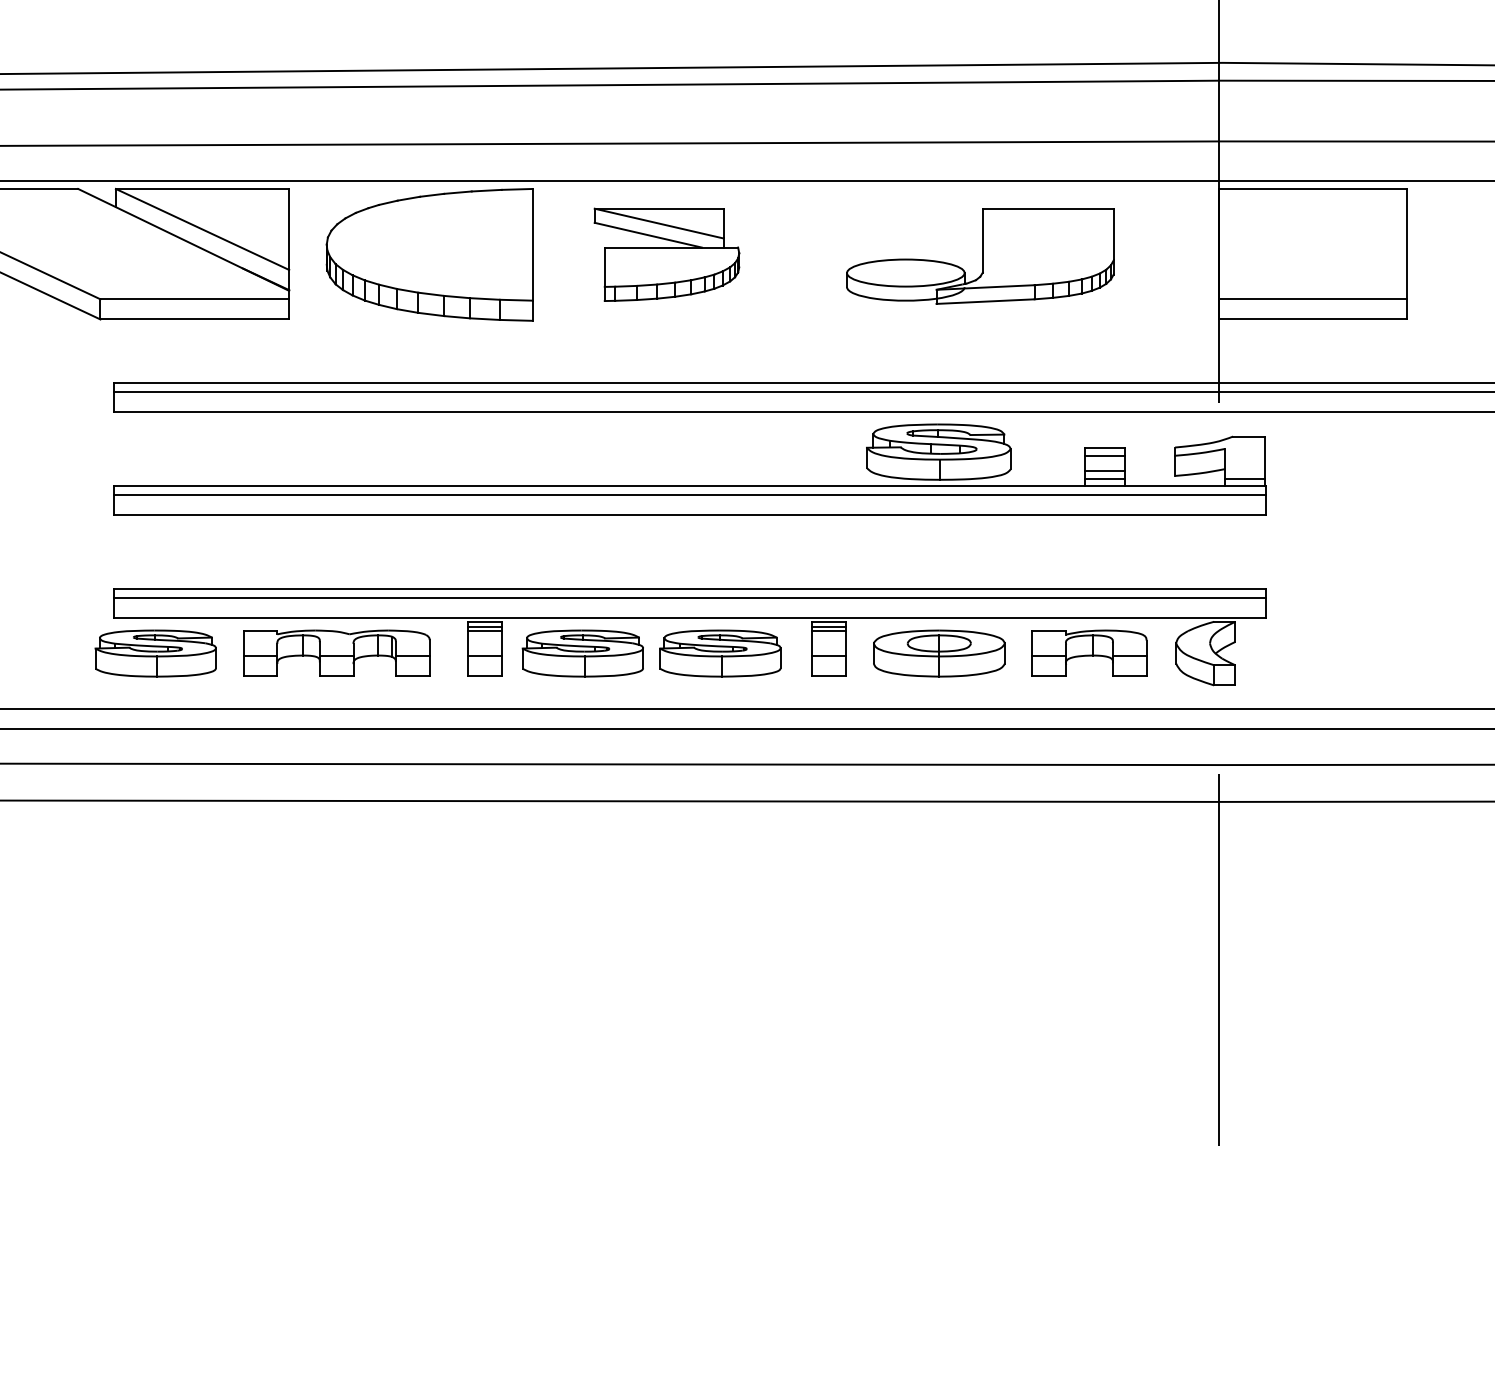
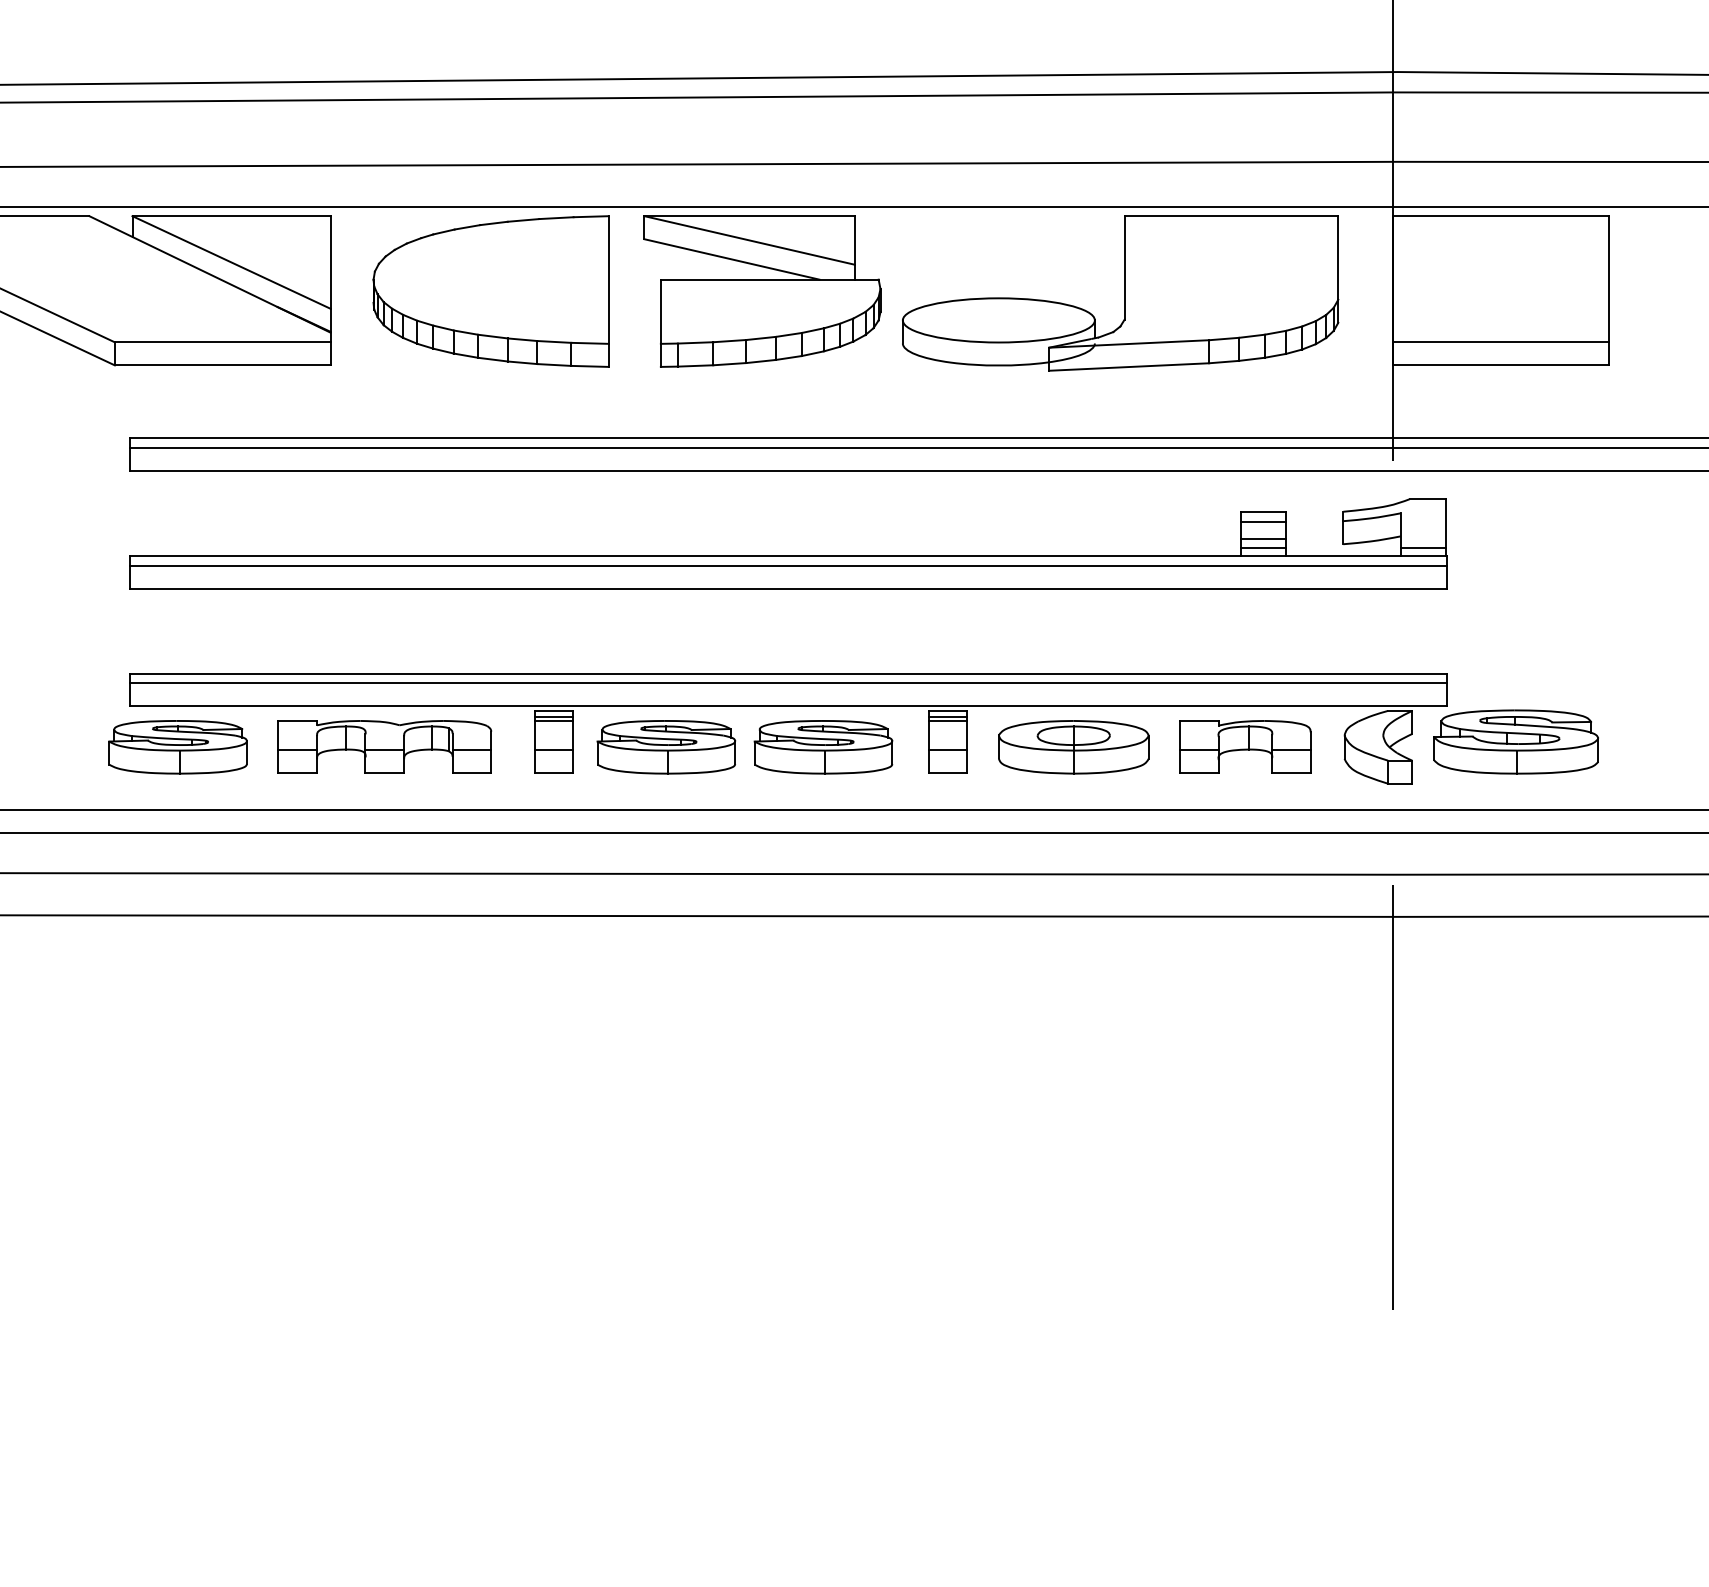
part: (667, 254) -> (762, 291), size x1.43
part: (980, 256) -> (1120, 293), size x1.43
part: (938, 451) -> (1515, 741), moved

